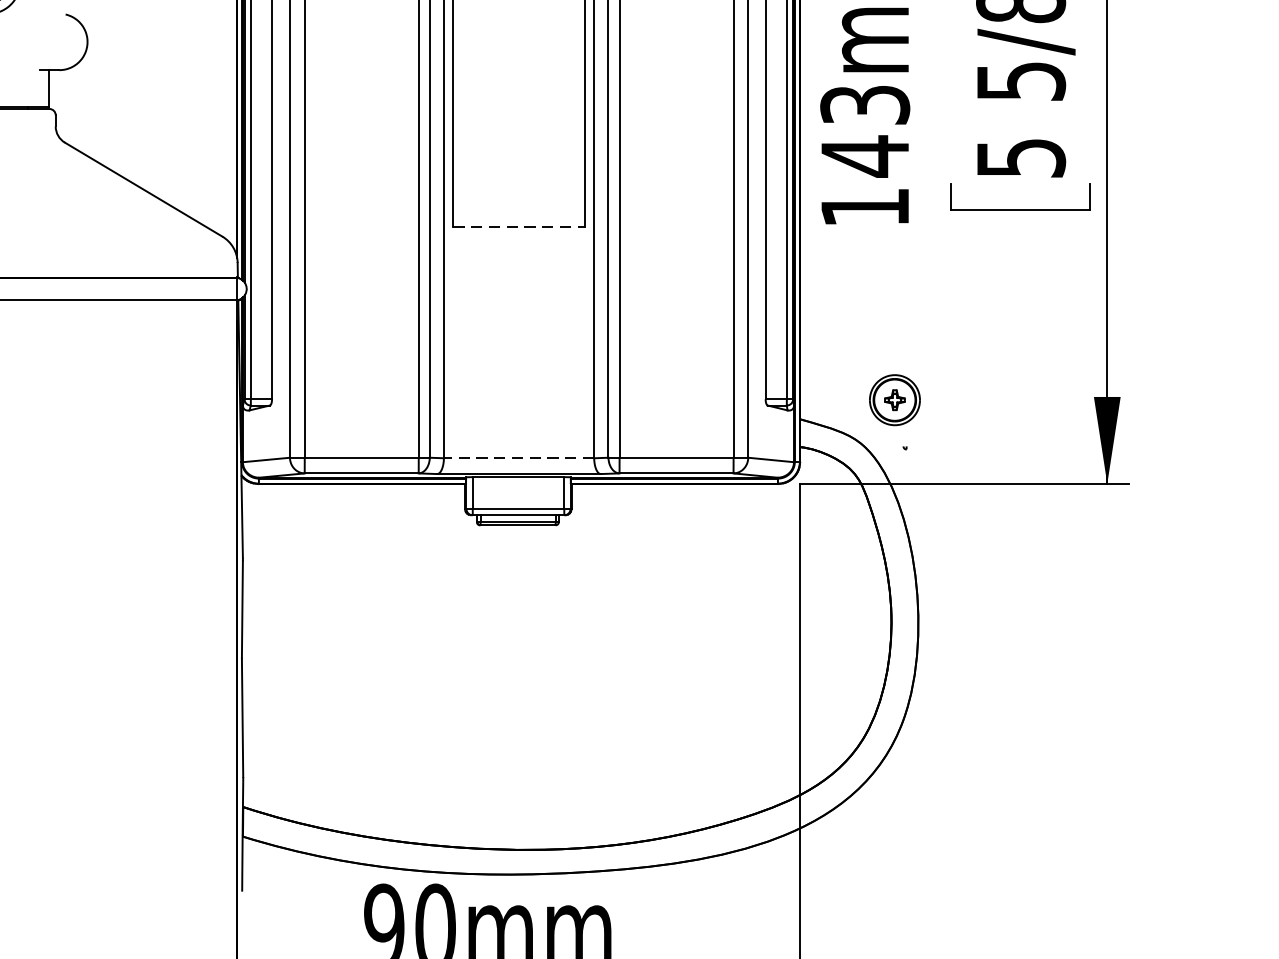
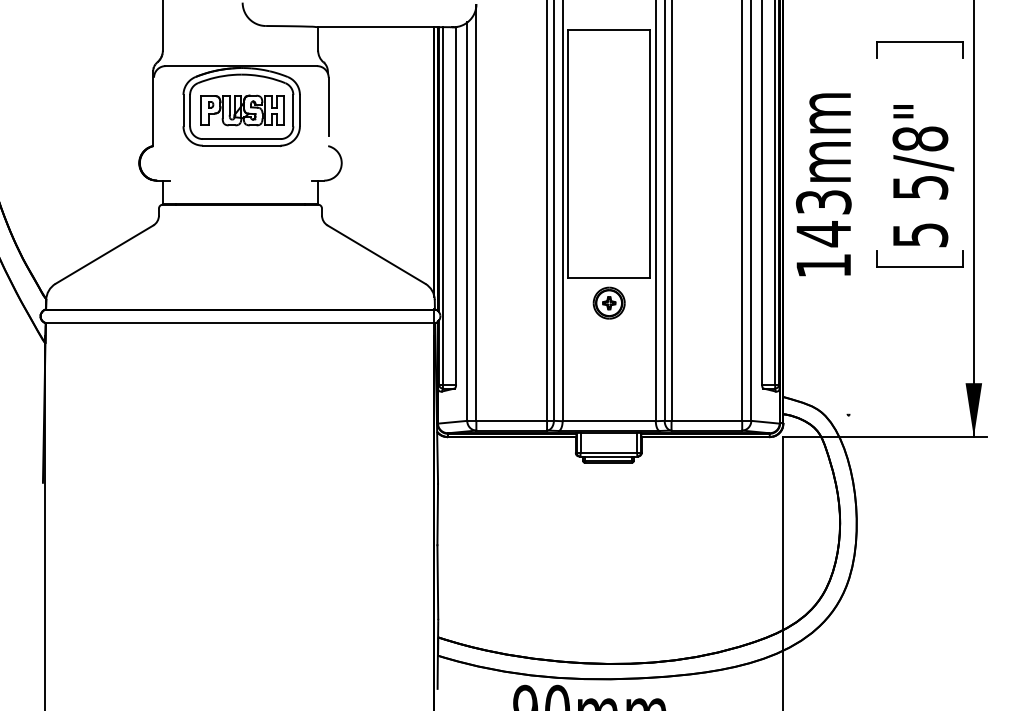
line: (519, 226) -> (609, 277), dashed -> solid
part: (893, 399) -> (608, 302), moved
line: (519, 458) -> (609, 421), dashed -> solid

